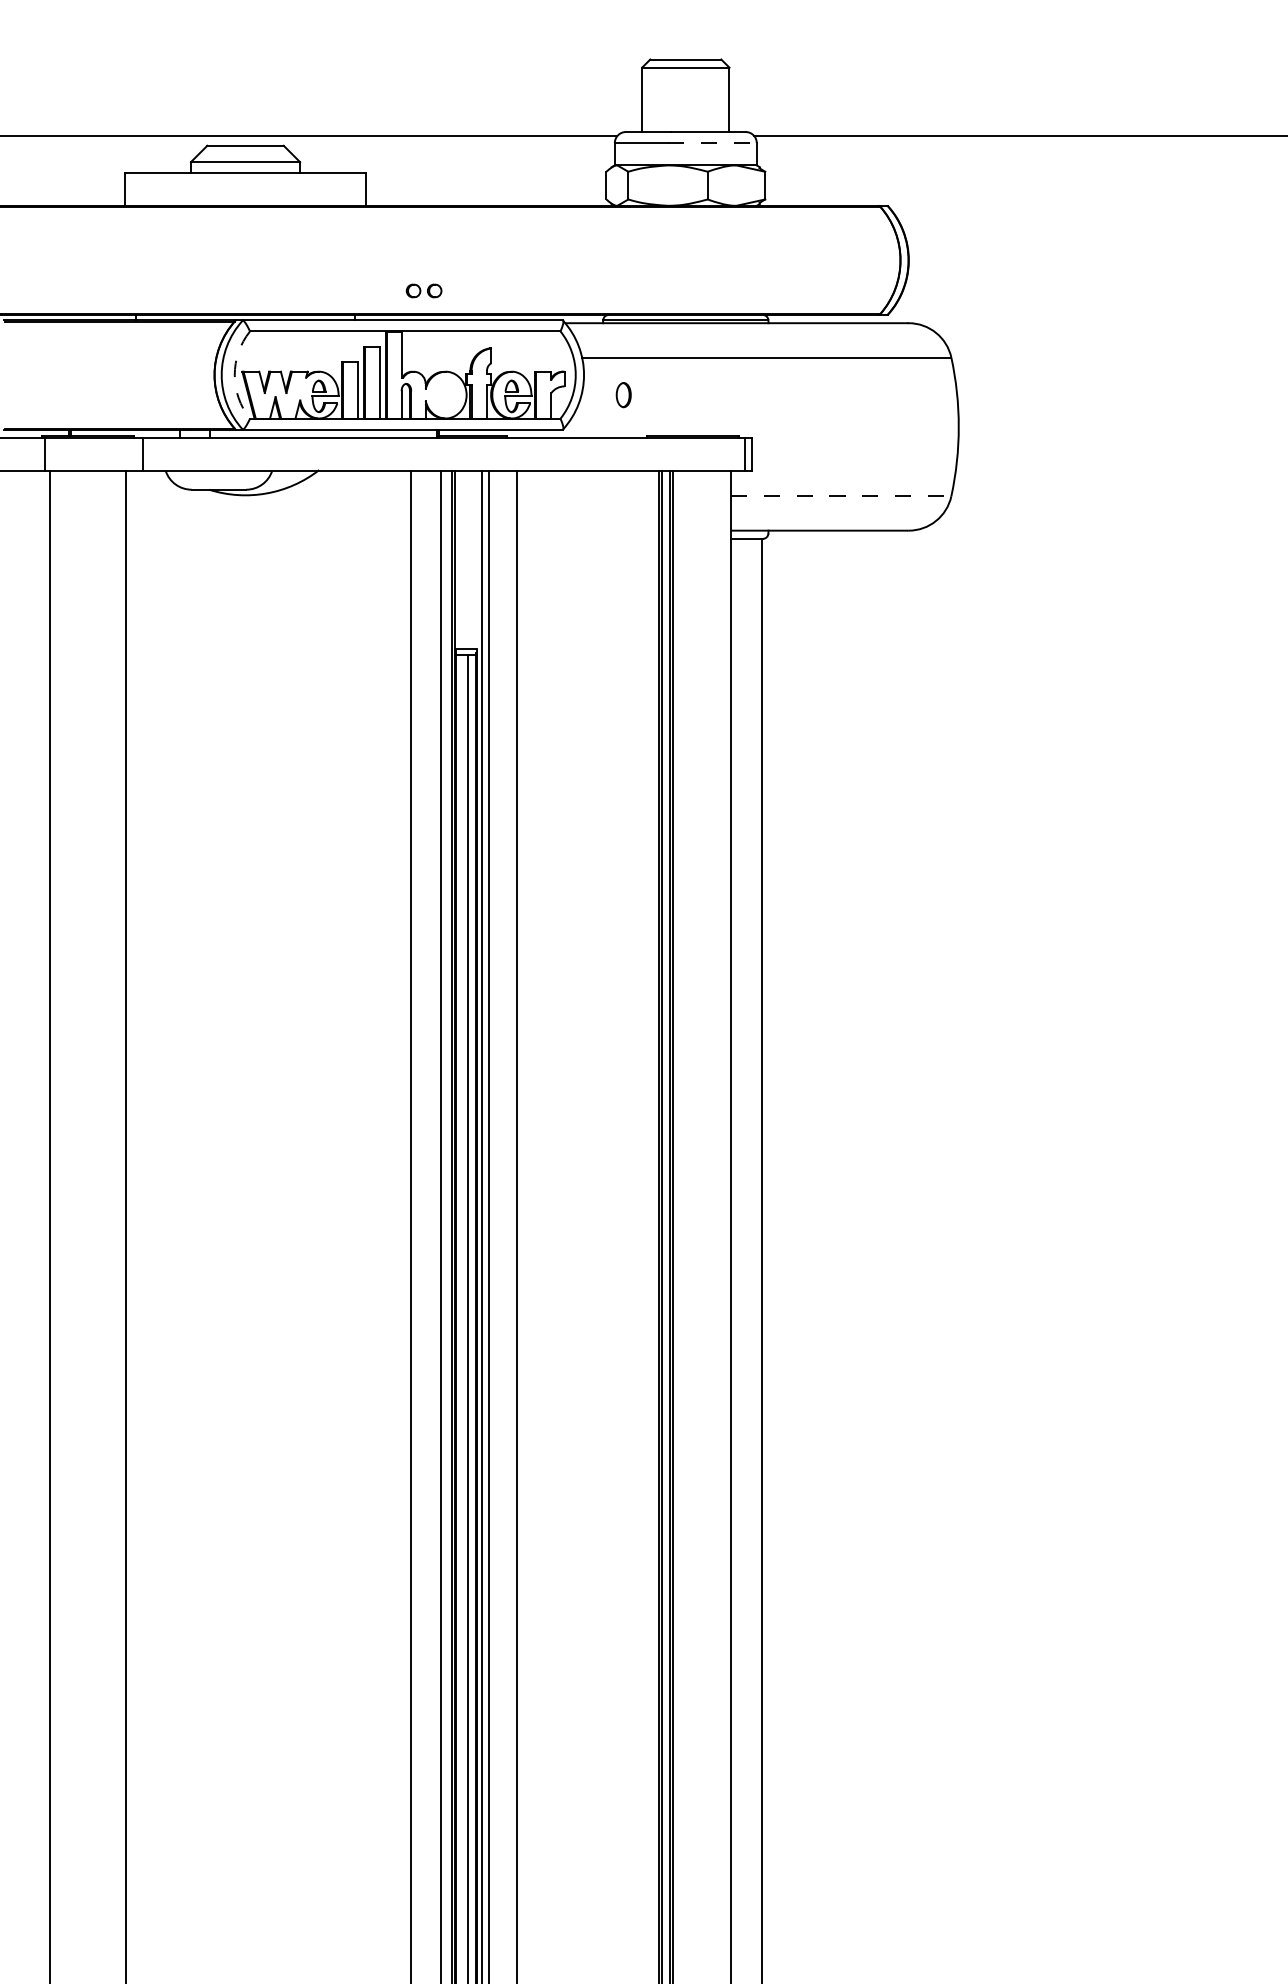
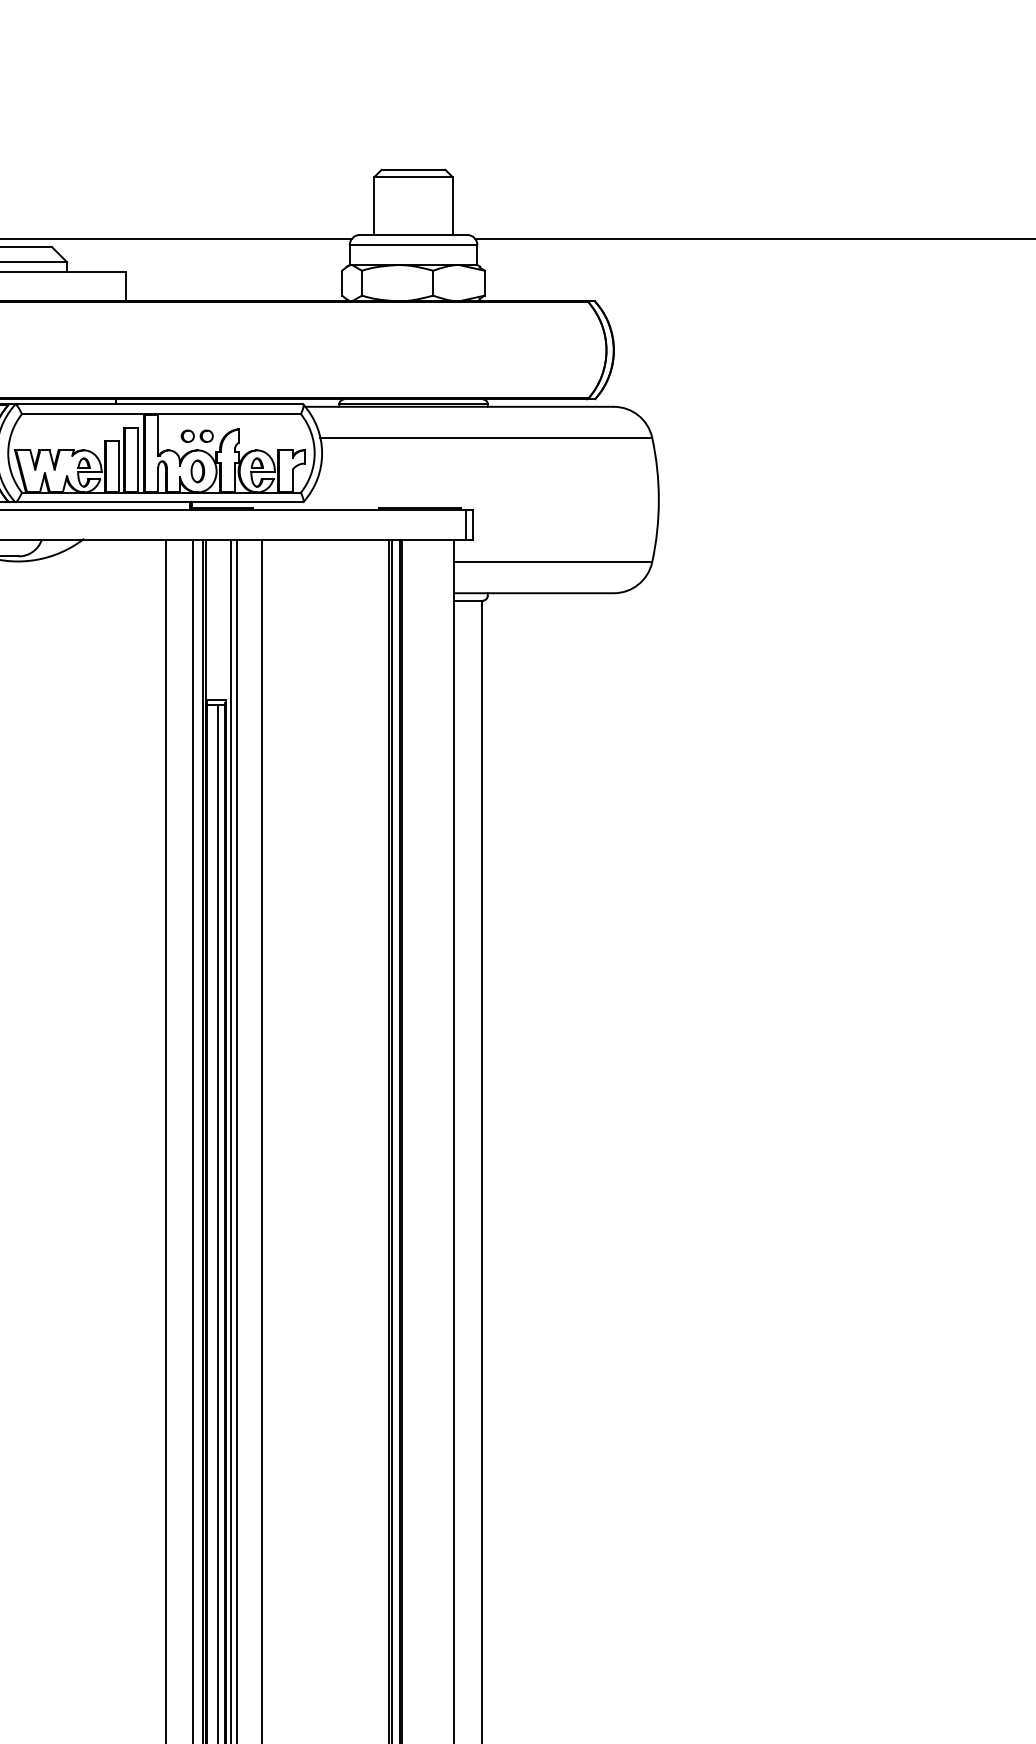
line: (712, 143) -> (437, 245), dashed -> solid
part: (423, 290) -> (196, 435), moved
arc: (234, 375) -> (8, 453), dashed -> solid
part: (623, 395) -> (197, 471), moved
line: (841, 496) -> (553, 562), dashed -> solid

